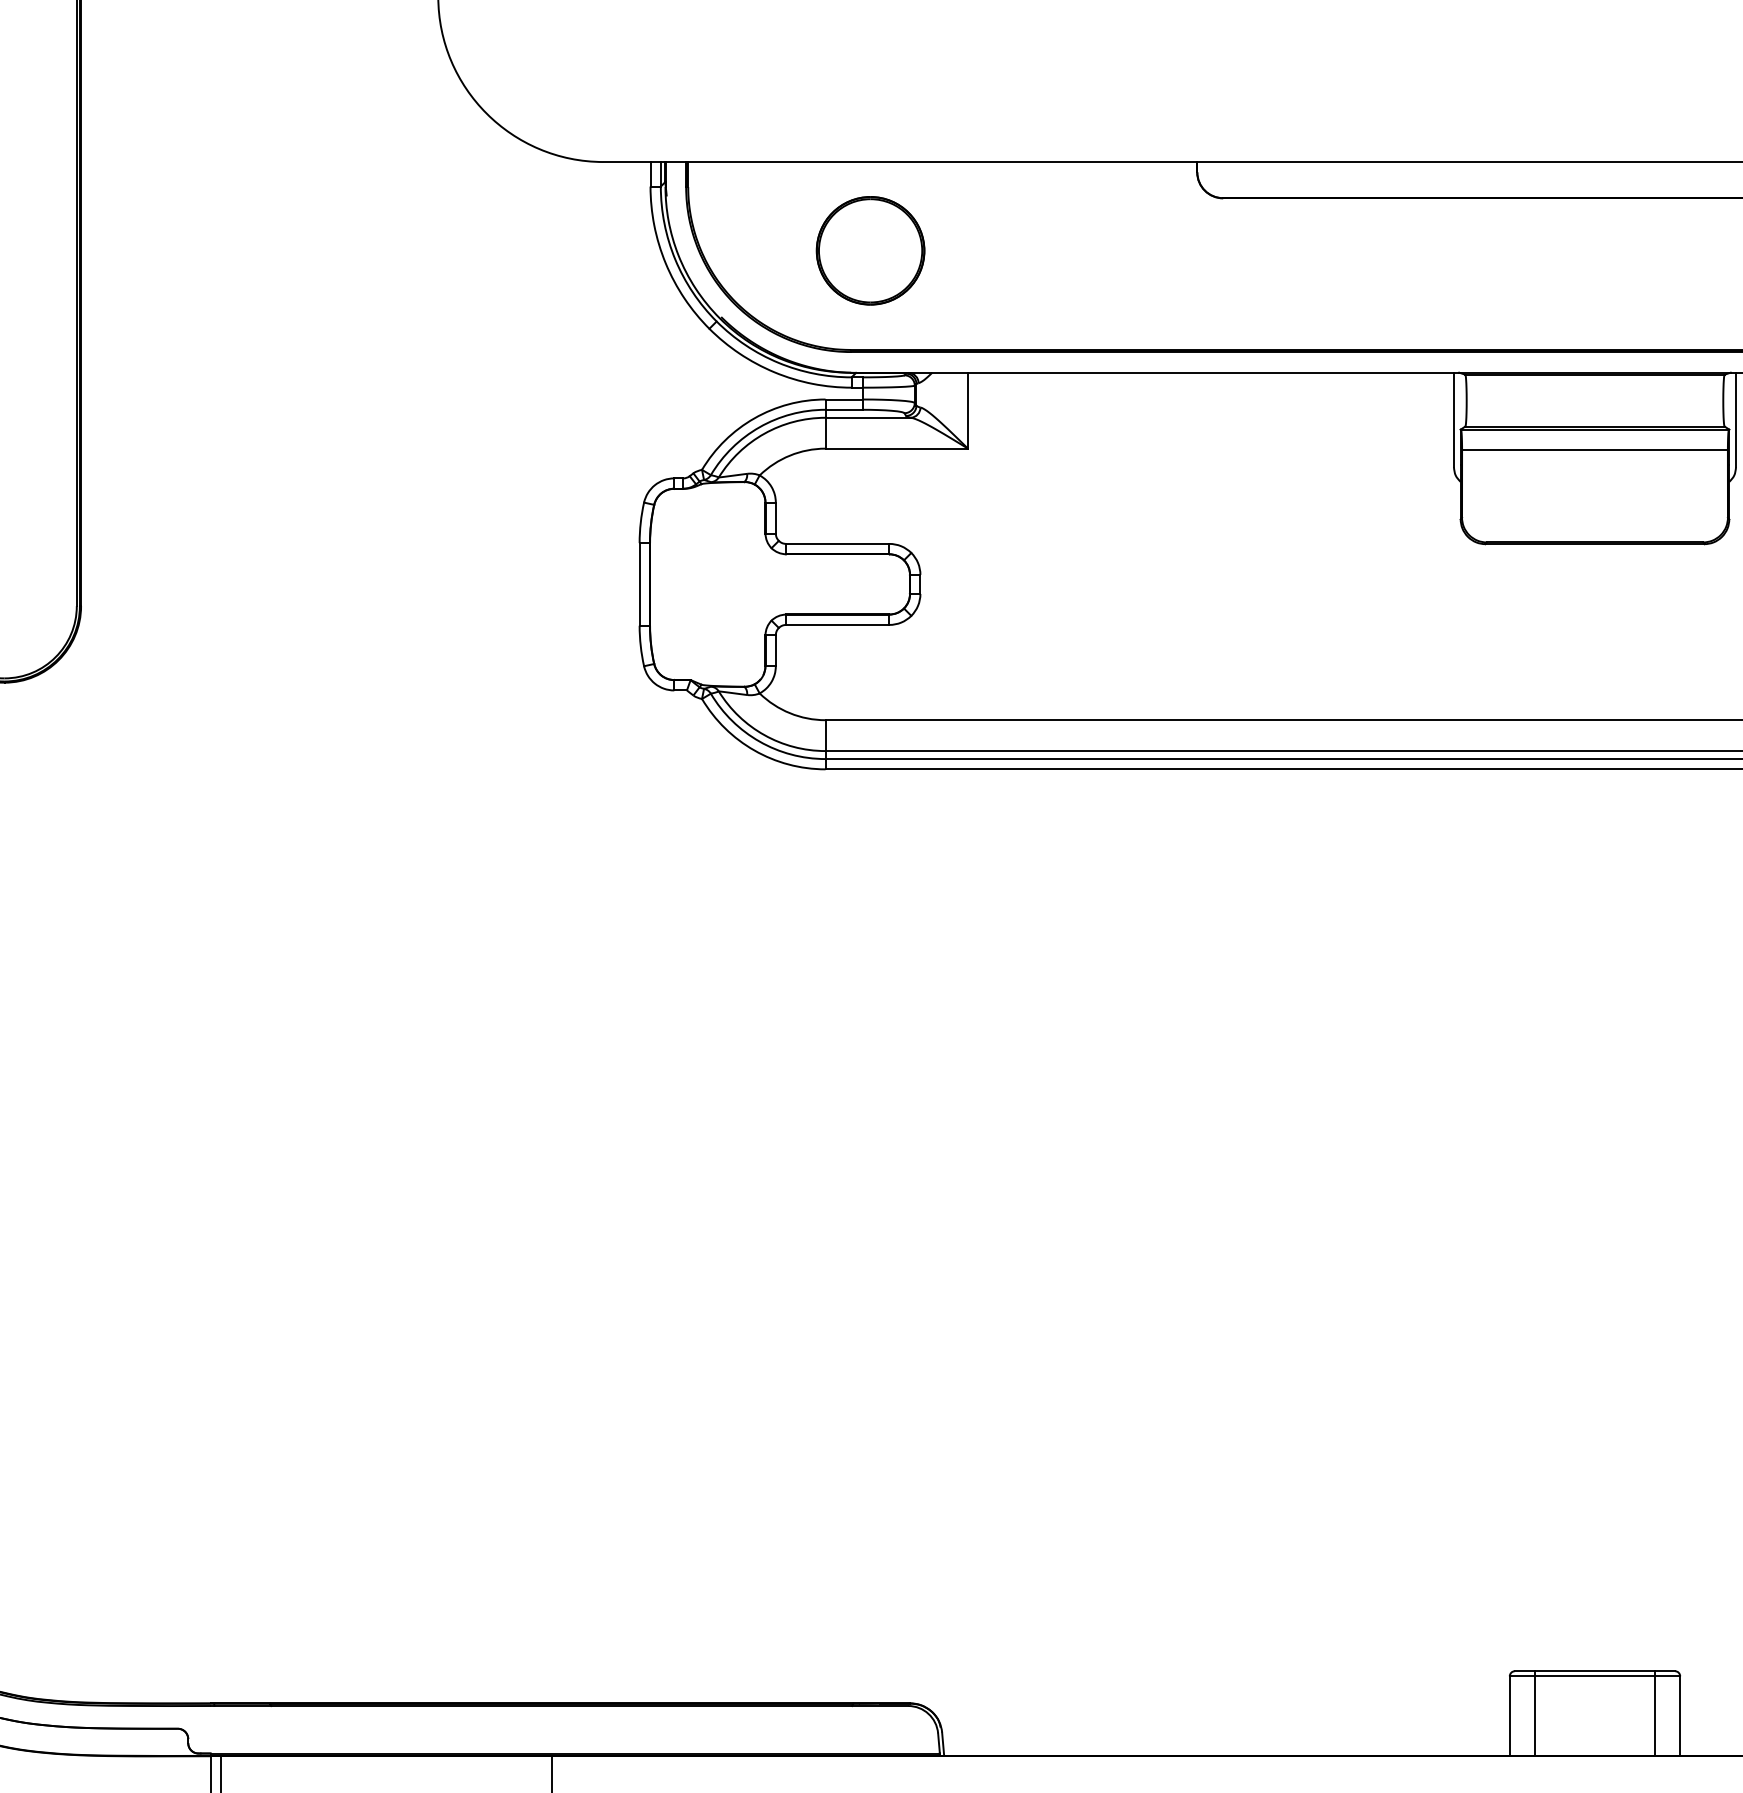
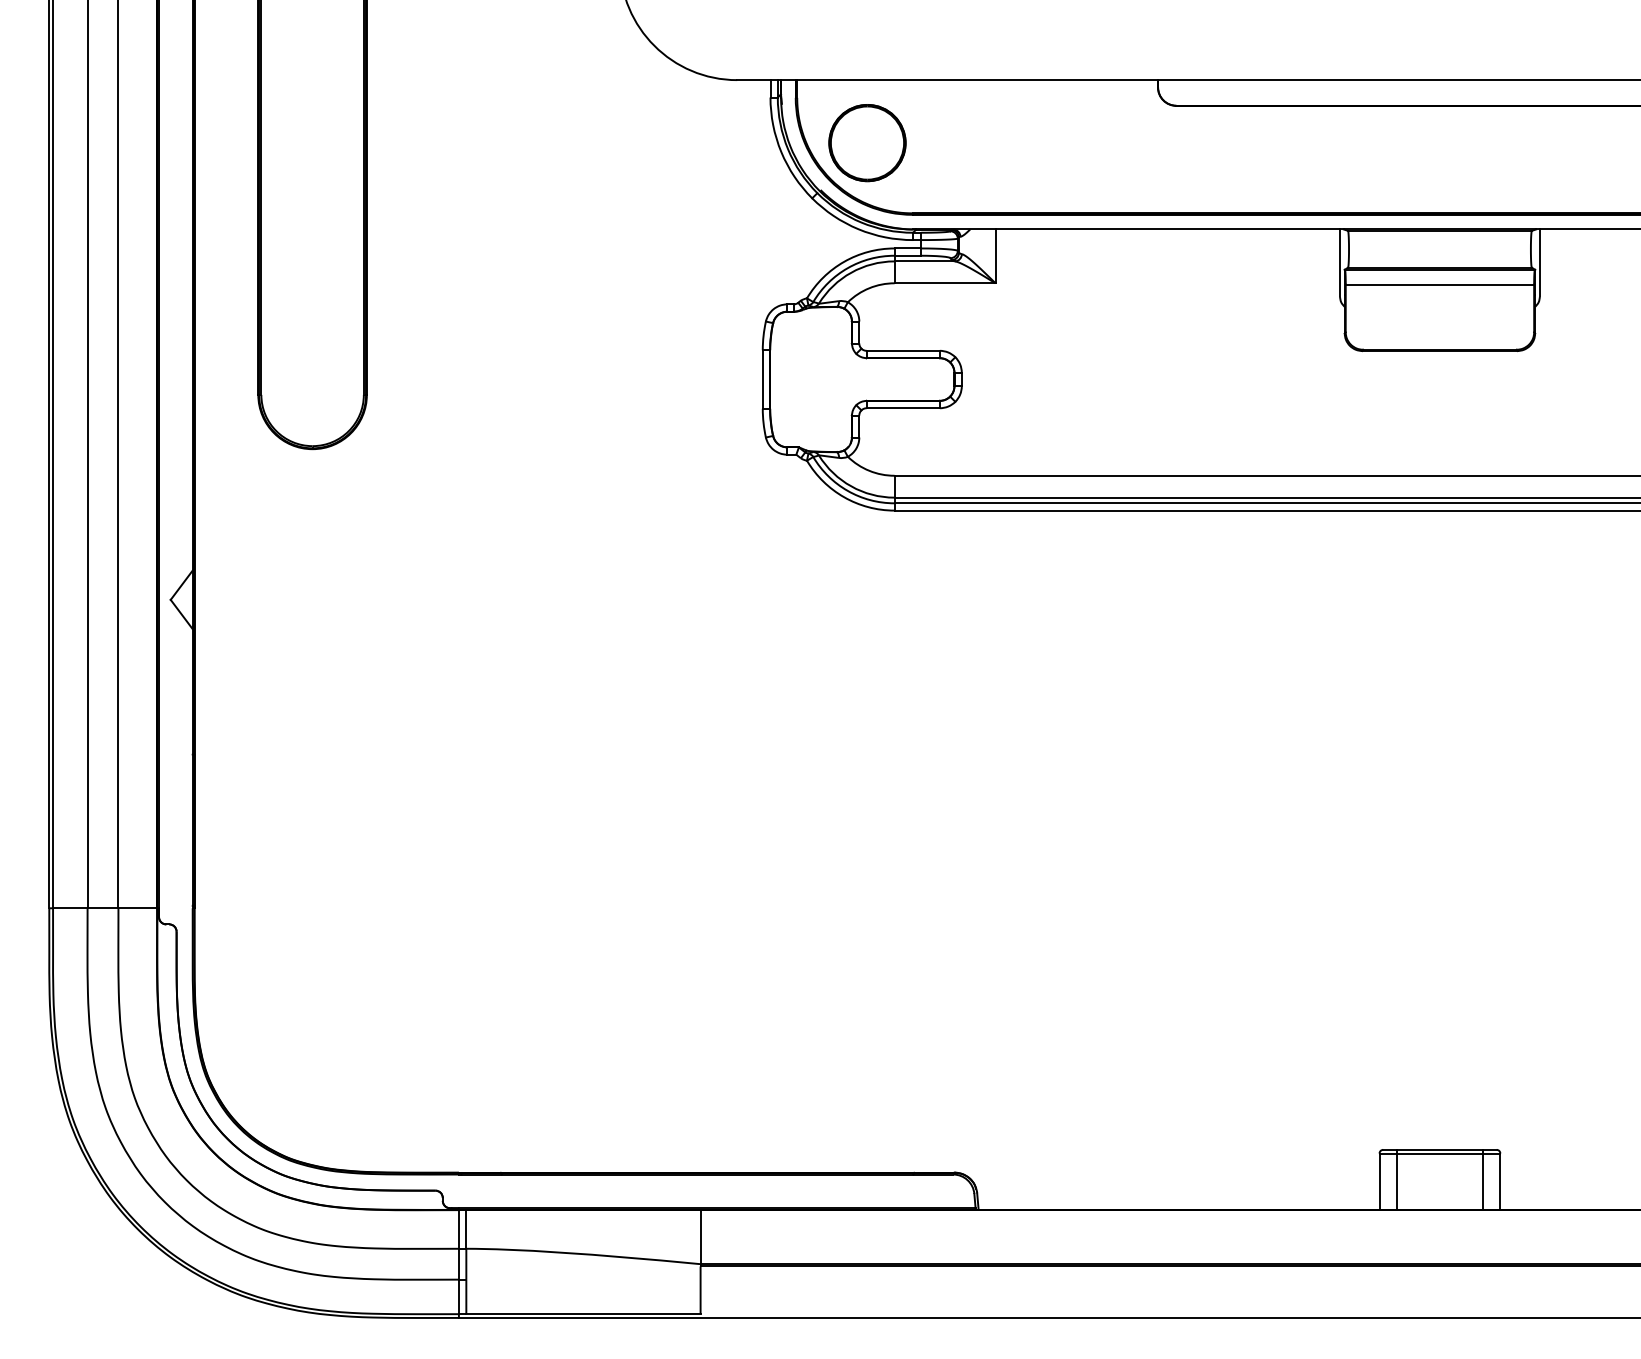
part: (870, 251) -> (867, 143), moved

